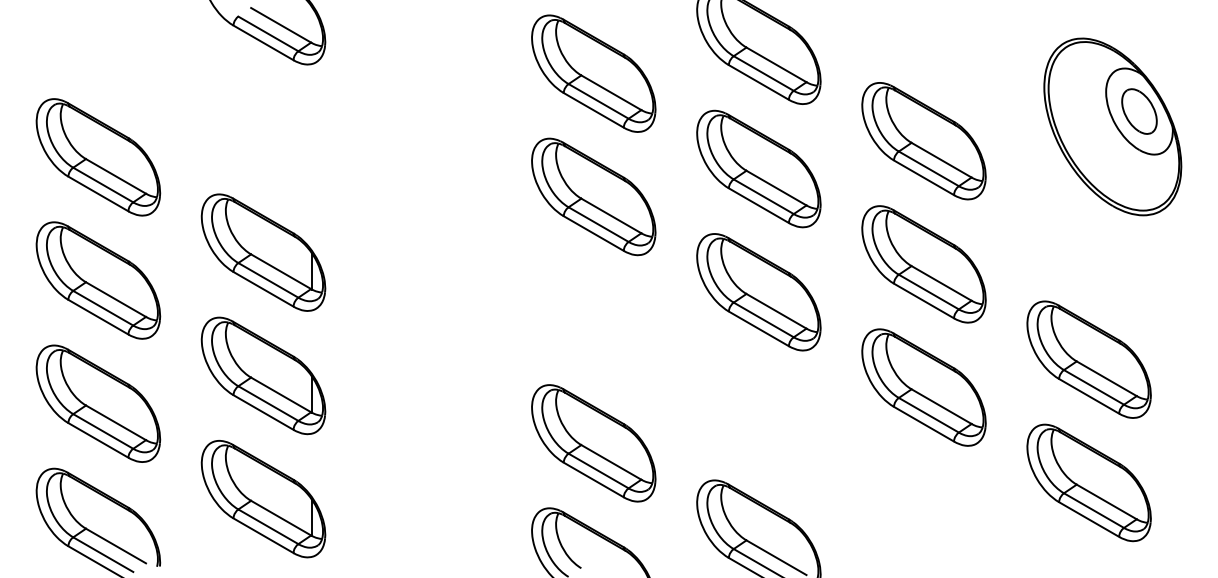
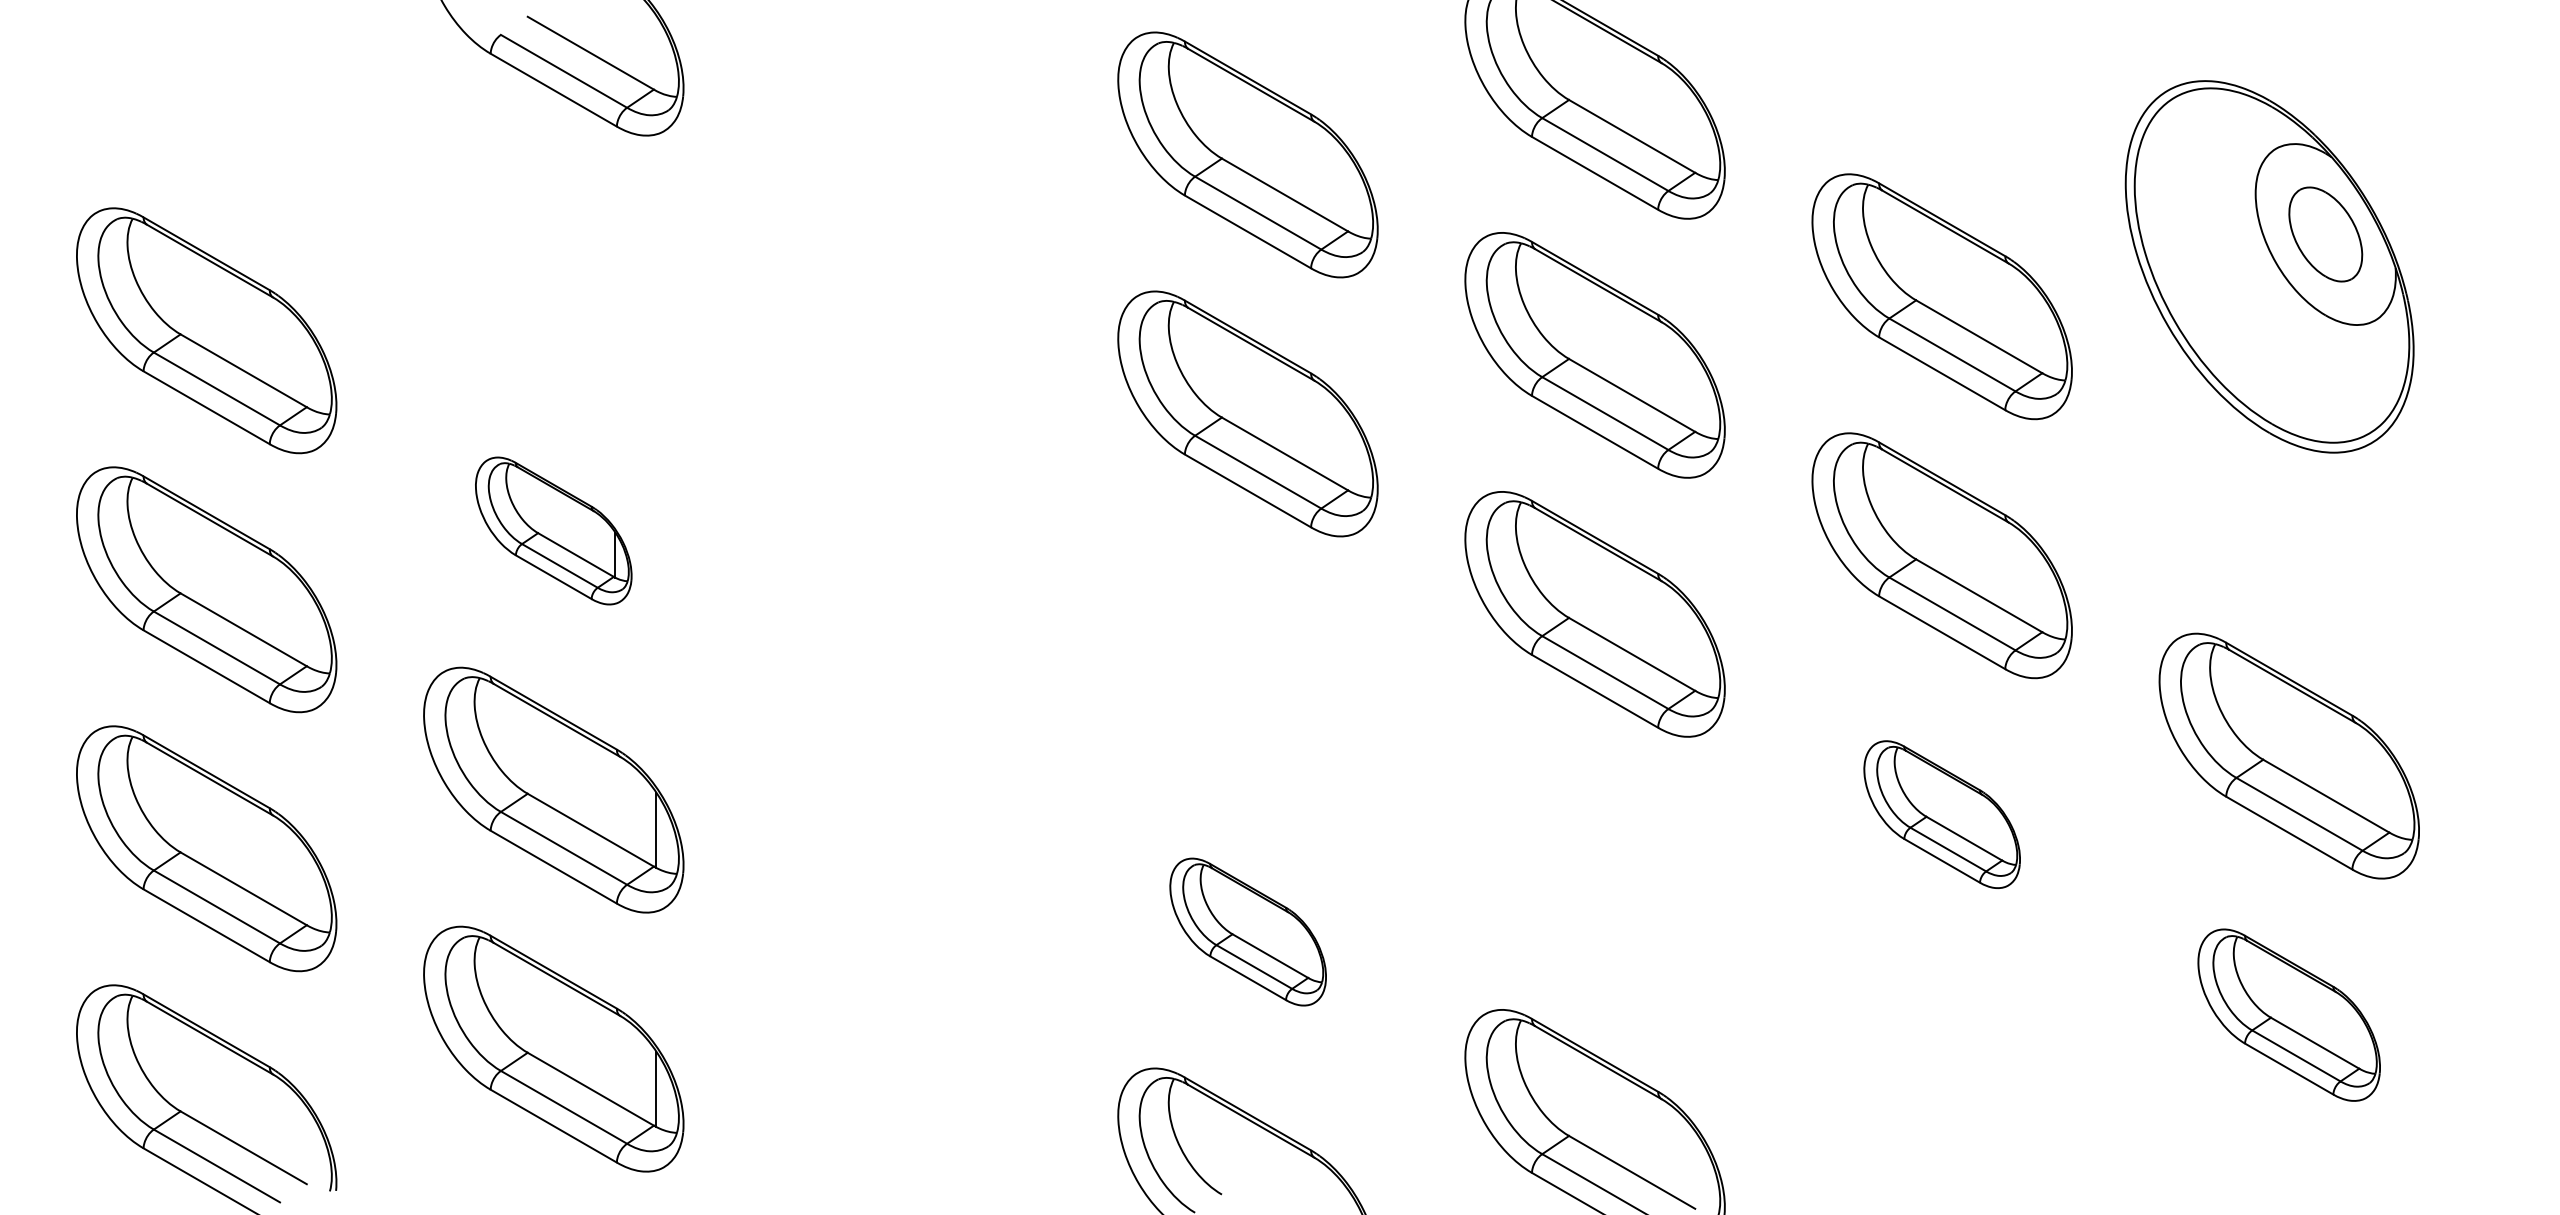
part: (1112, 126) -> (2269, 265), moved
part: (263, 252) -> (553, 530), size x0.6
part: (923, 387) -> (1941, 814), size x0.6
part: (593, 443) -> (1247, 932), size x0.6
part: (1088, 482) -> (2287, 1014), size x0.7

